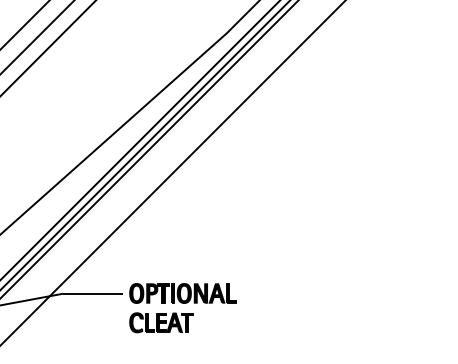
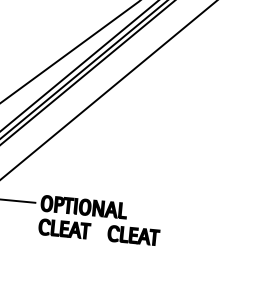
part: (247, 322) -> (133, 235), added

